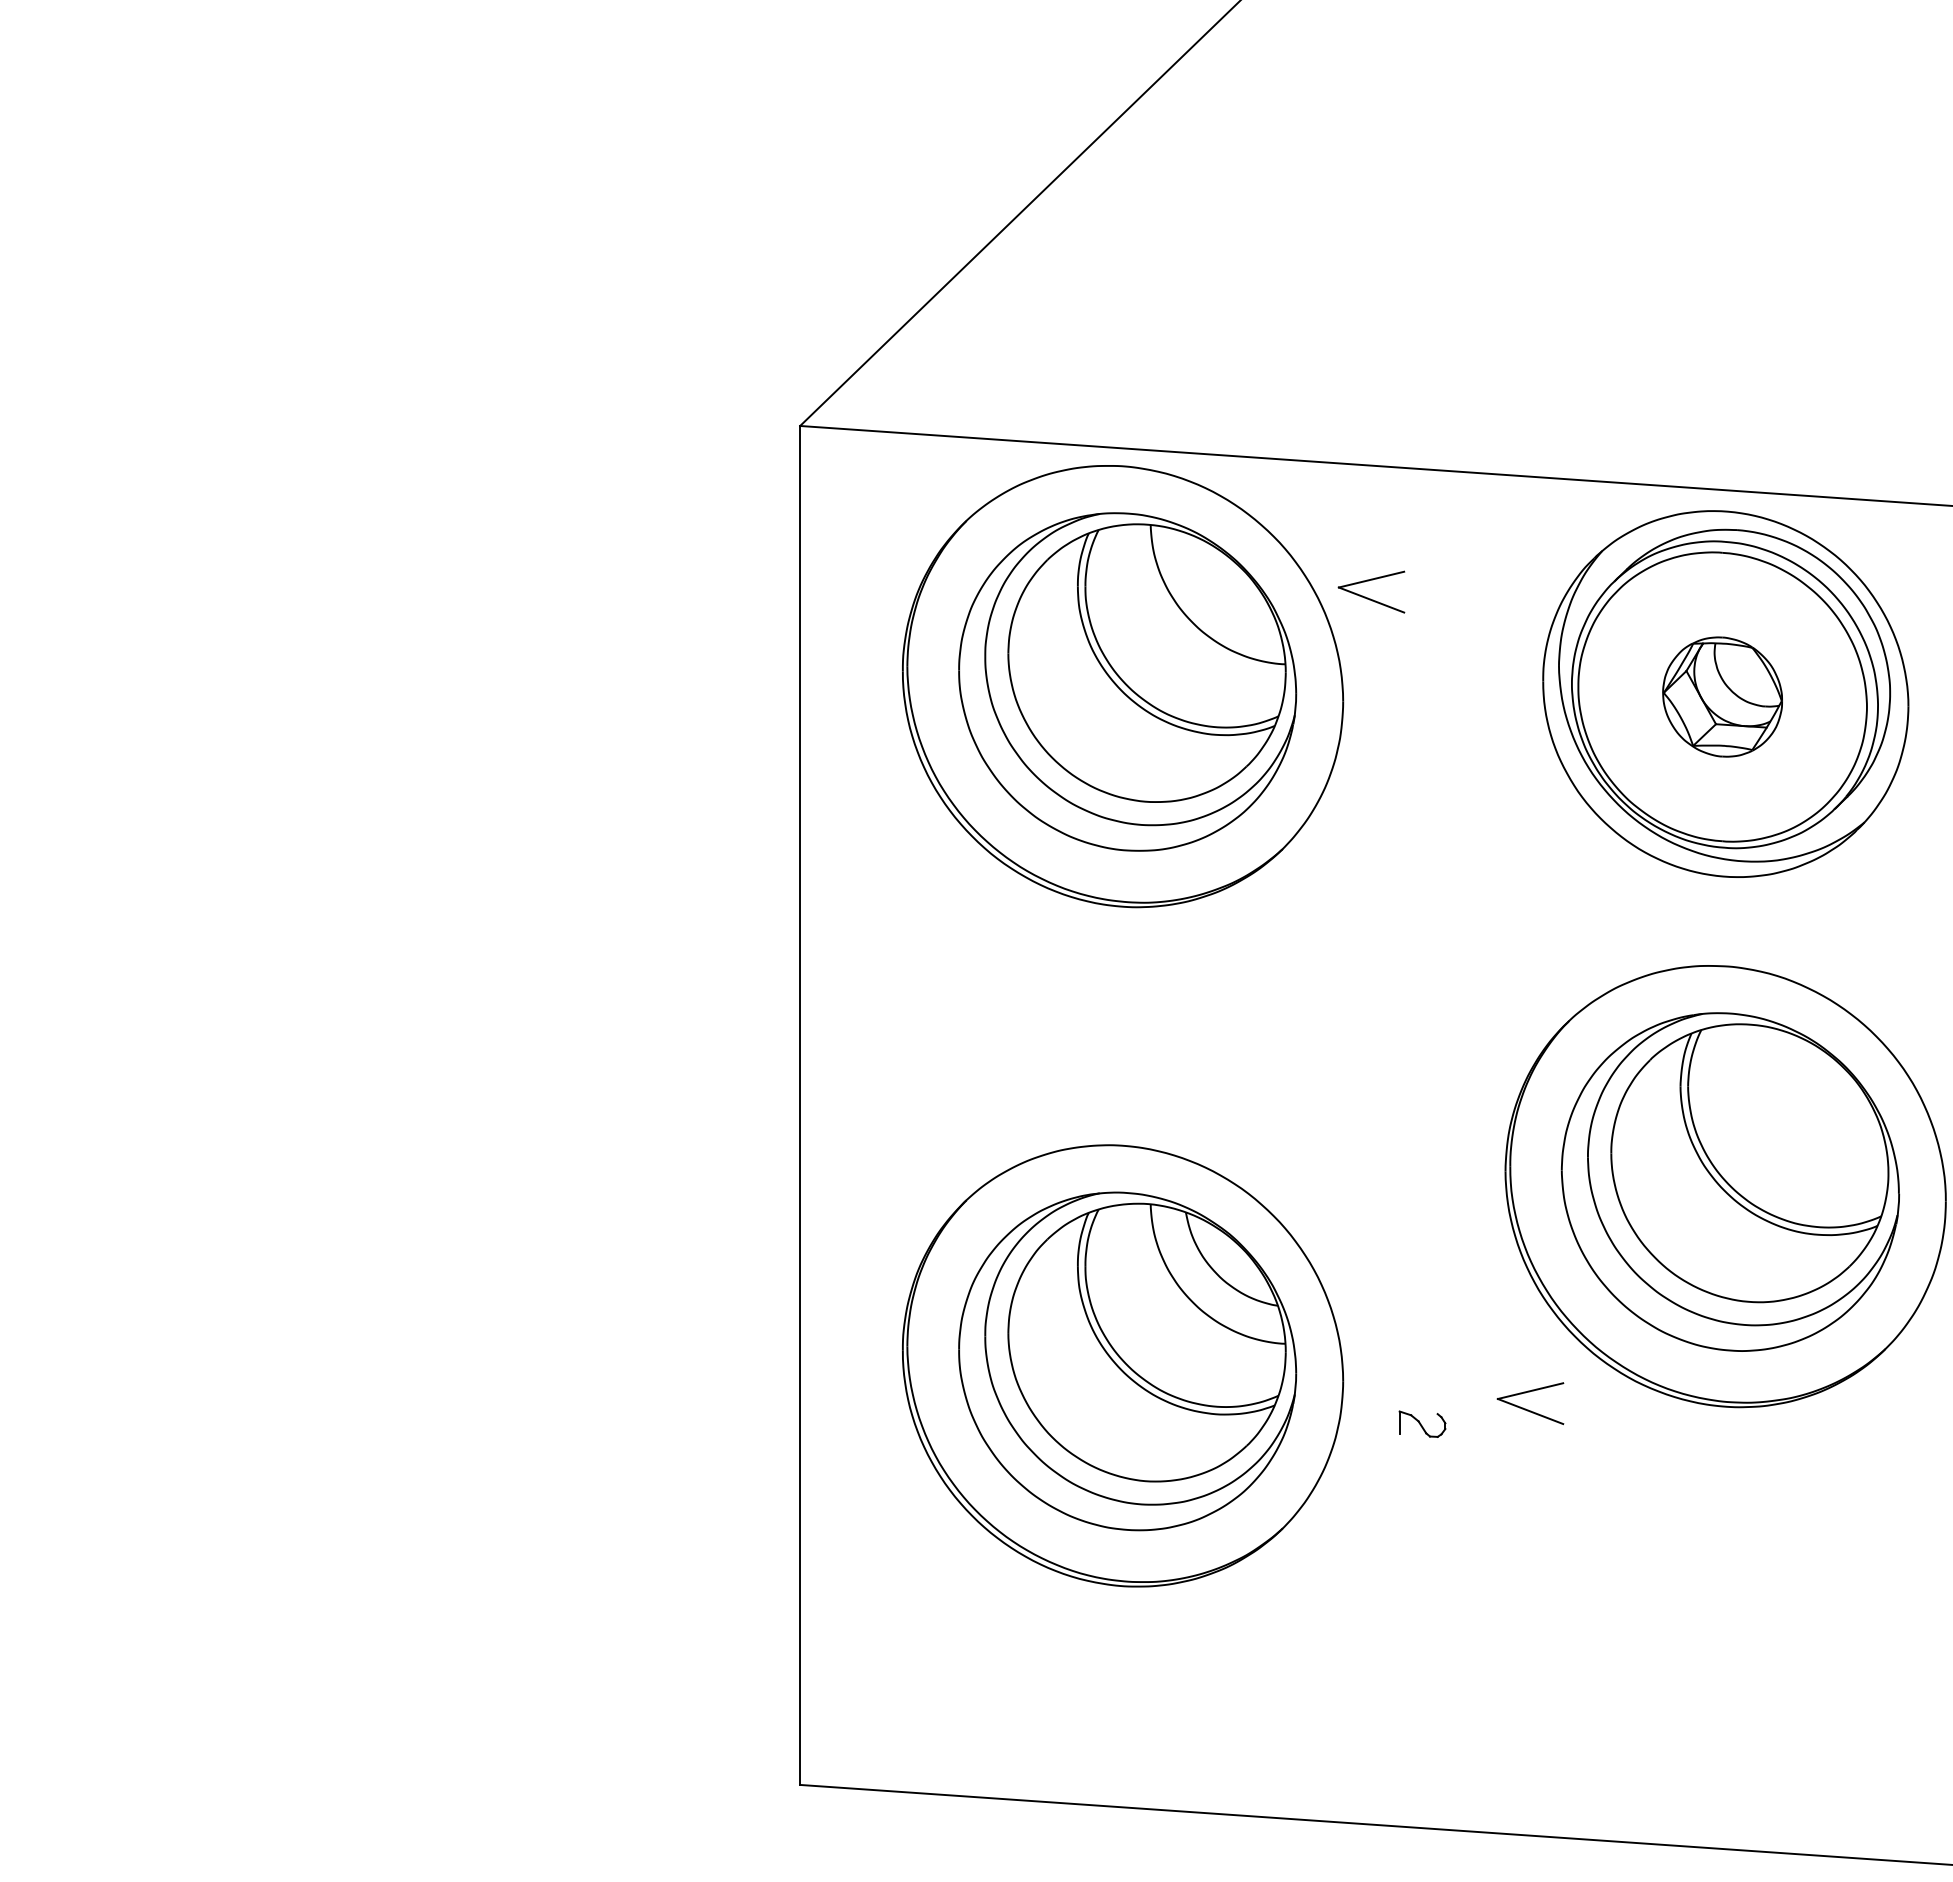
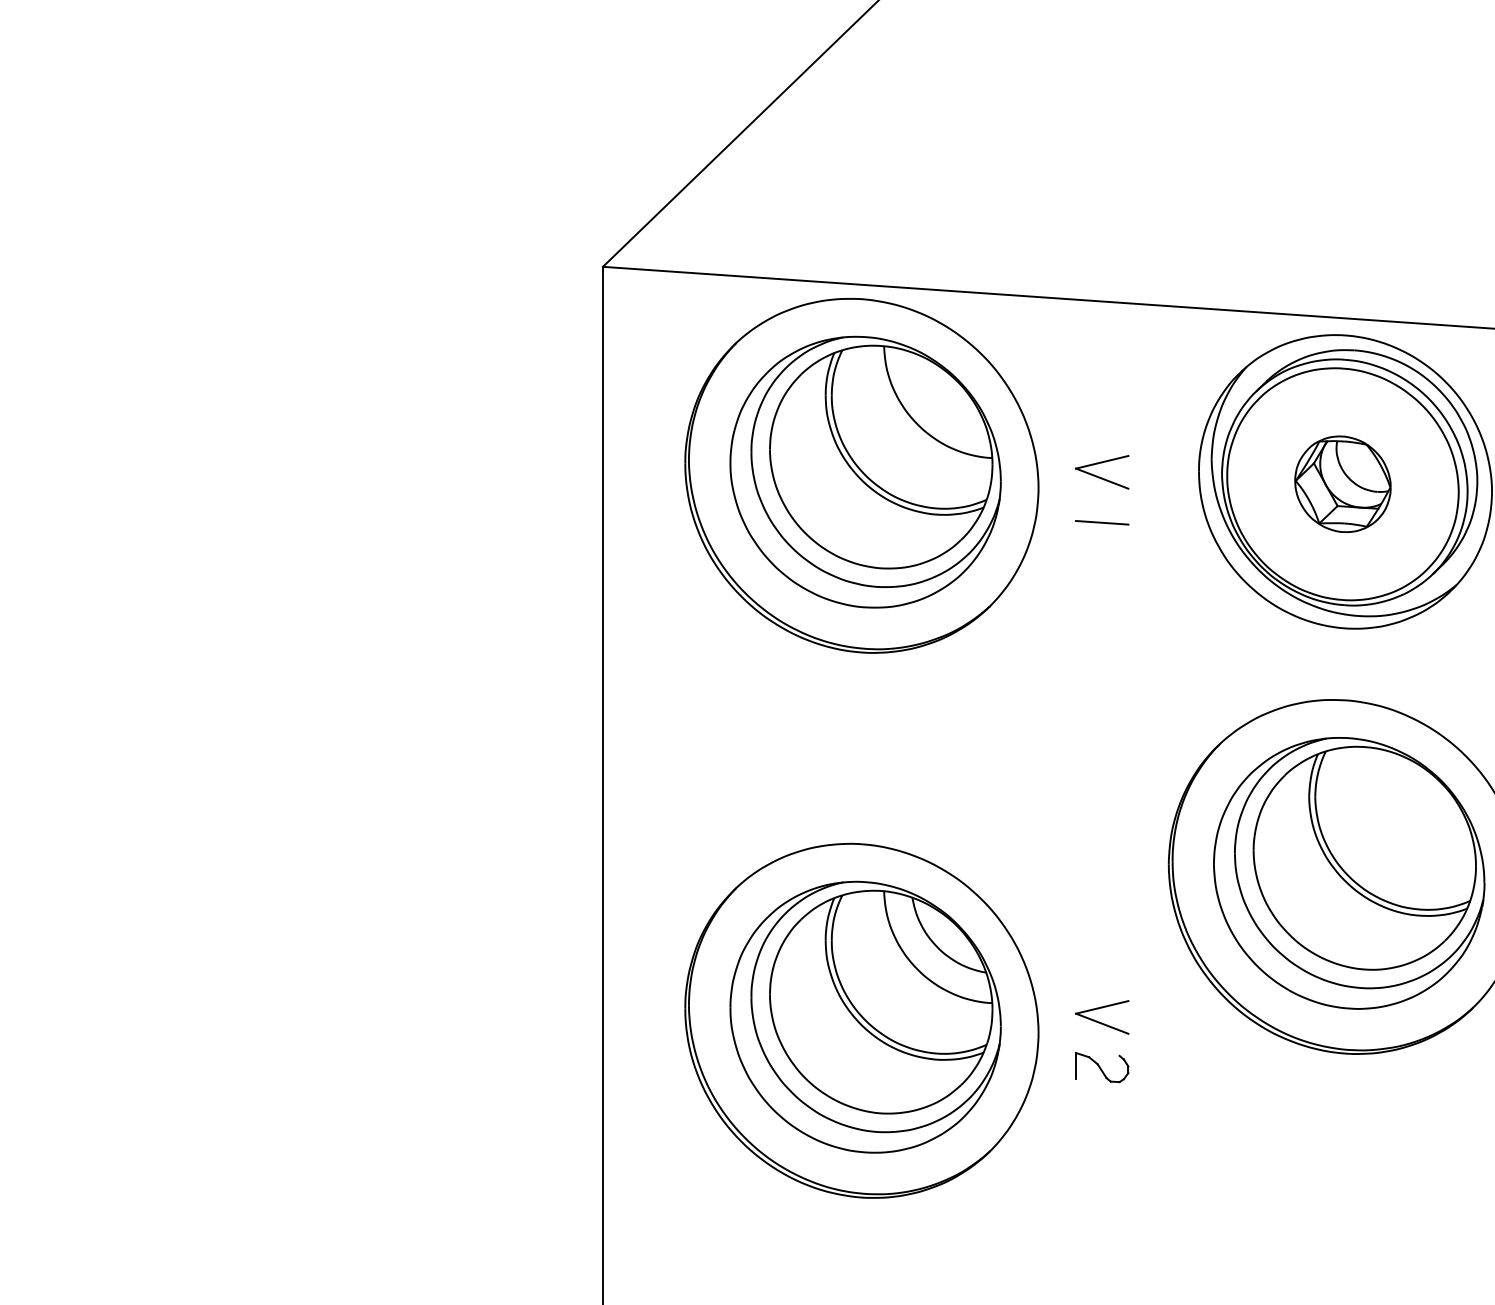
part: (1368, 597) -> (1099, 476), moved
line: (1422, 744) -> (1102, 522), added
part: (1528, 1409) -> (1100, 1022), moved
part: (1422, 1424) -> (1102, 1067), size x1.43

